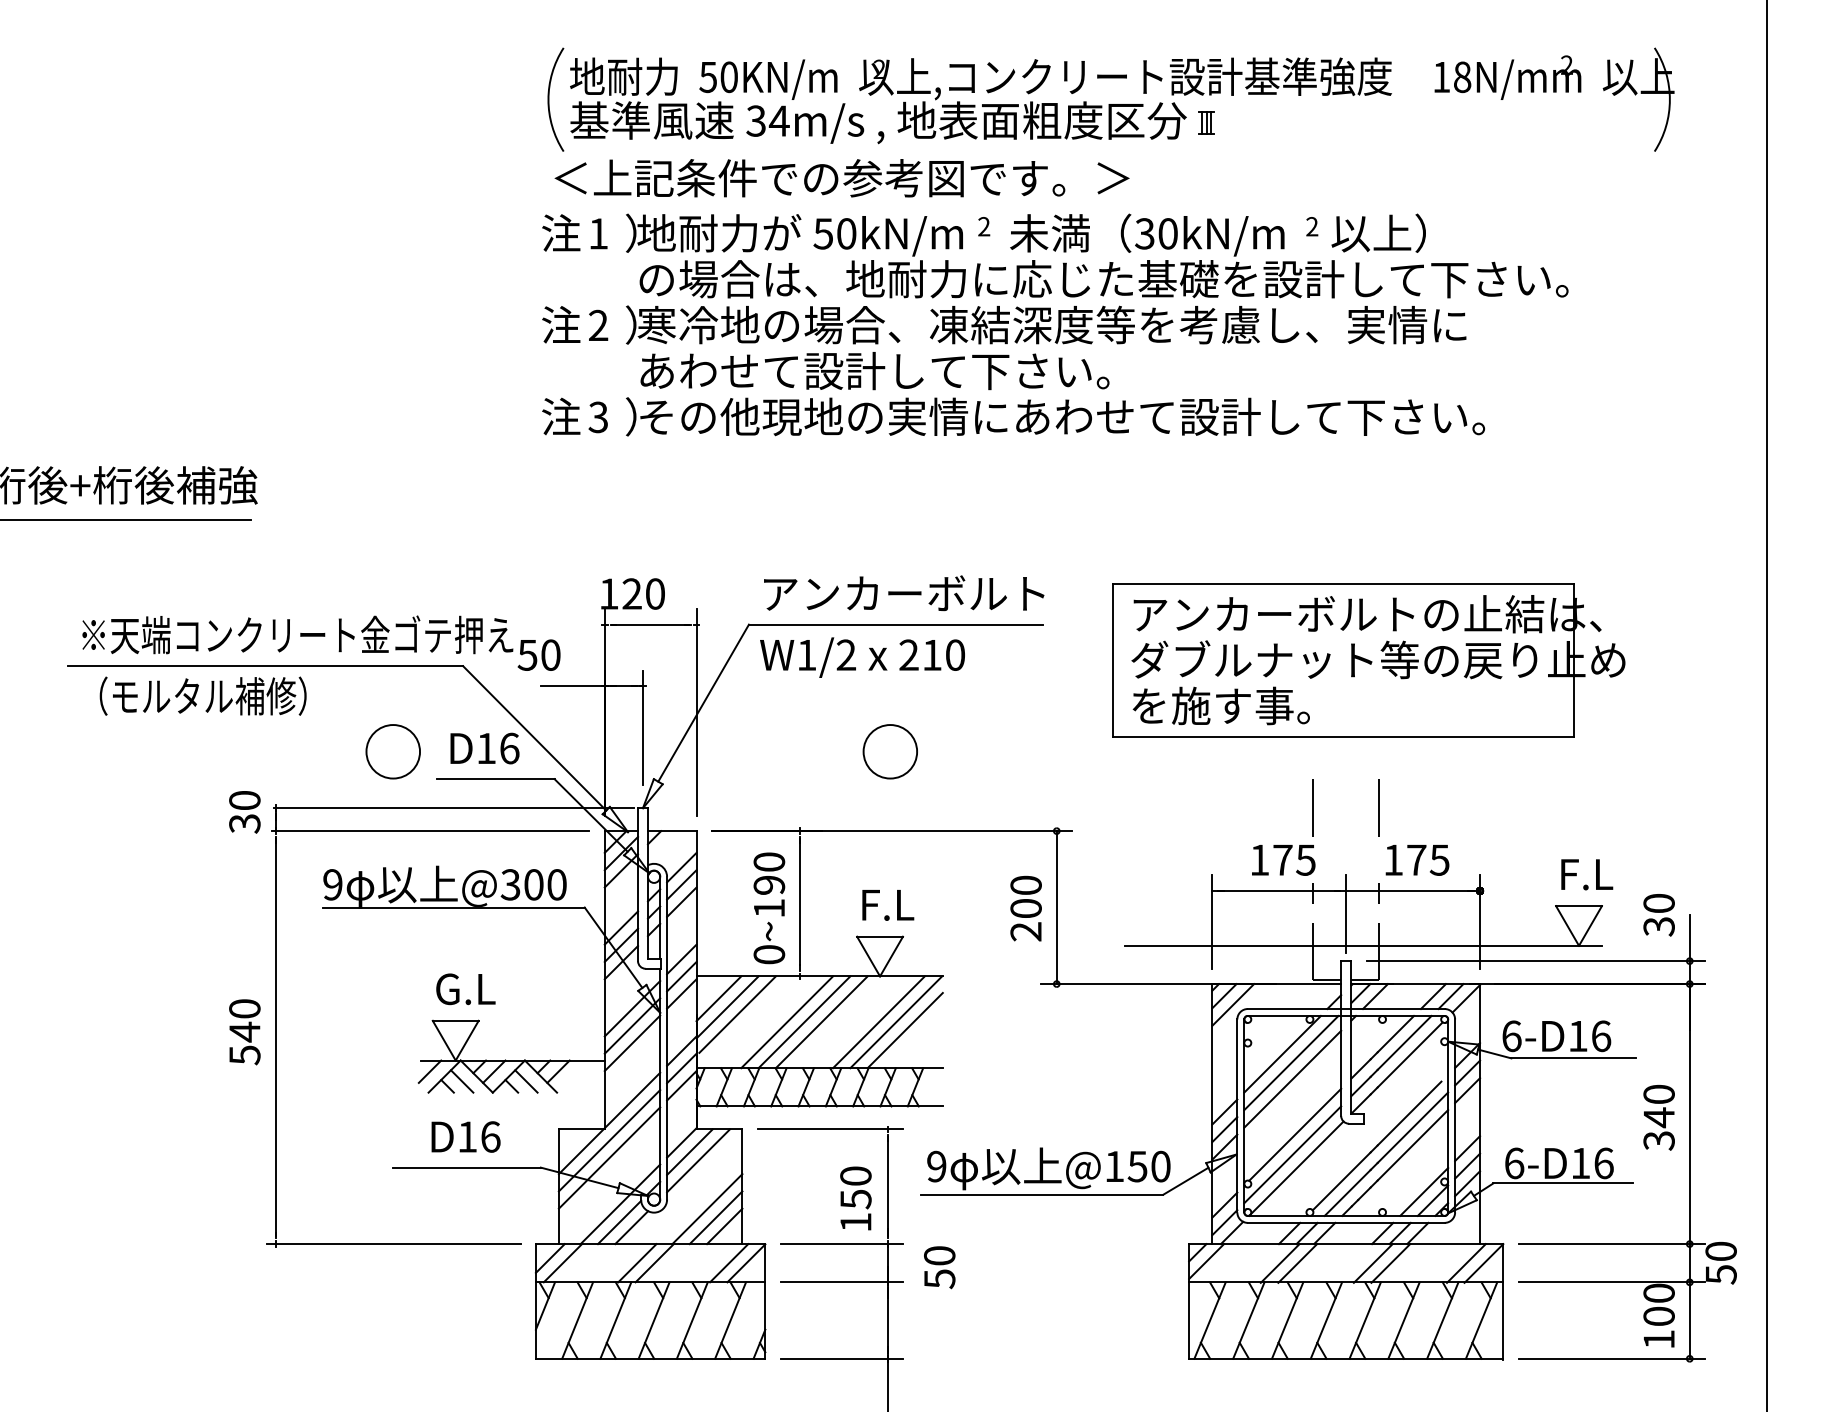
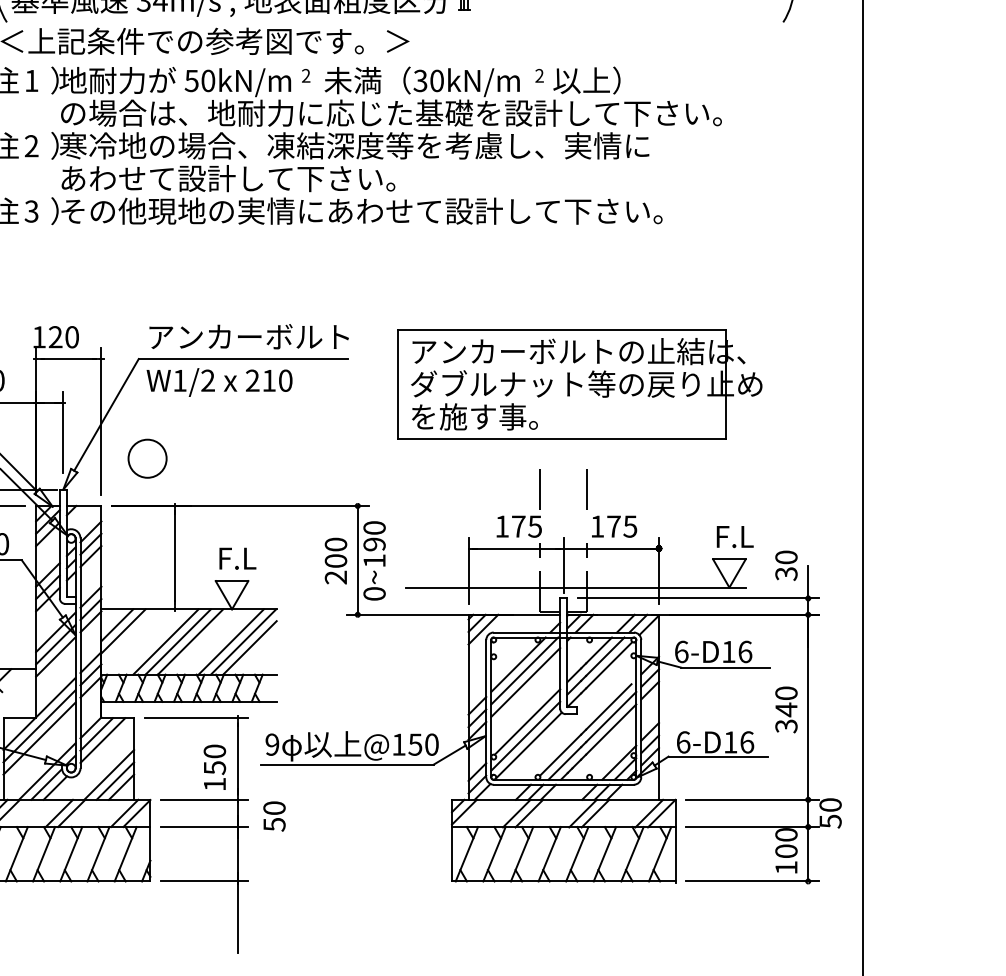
circle: (889, 751) -> (146, 458), moved
text: (769, 908) -> (374, 561), moved
line: (737, 1014) -> (130, 636), removed

